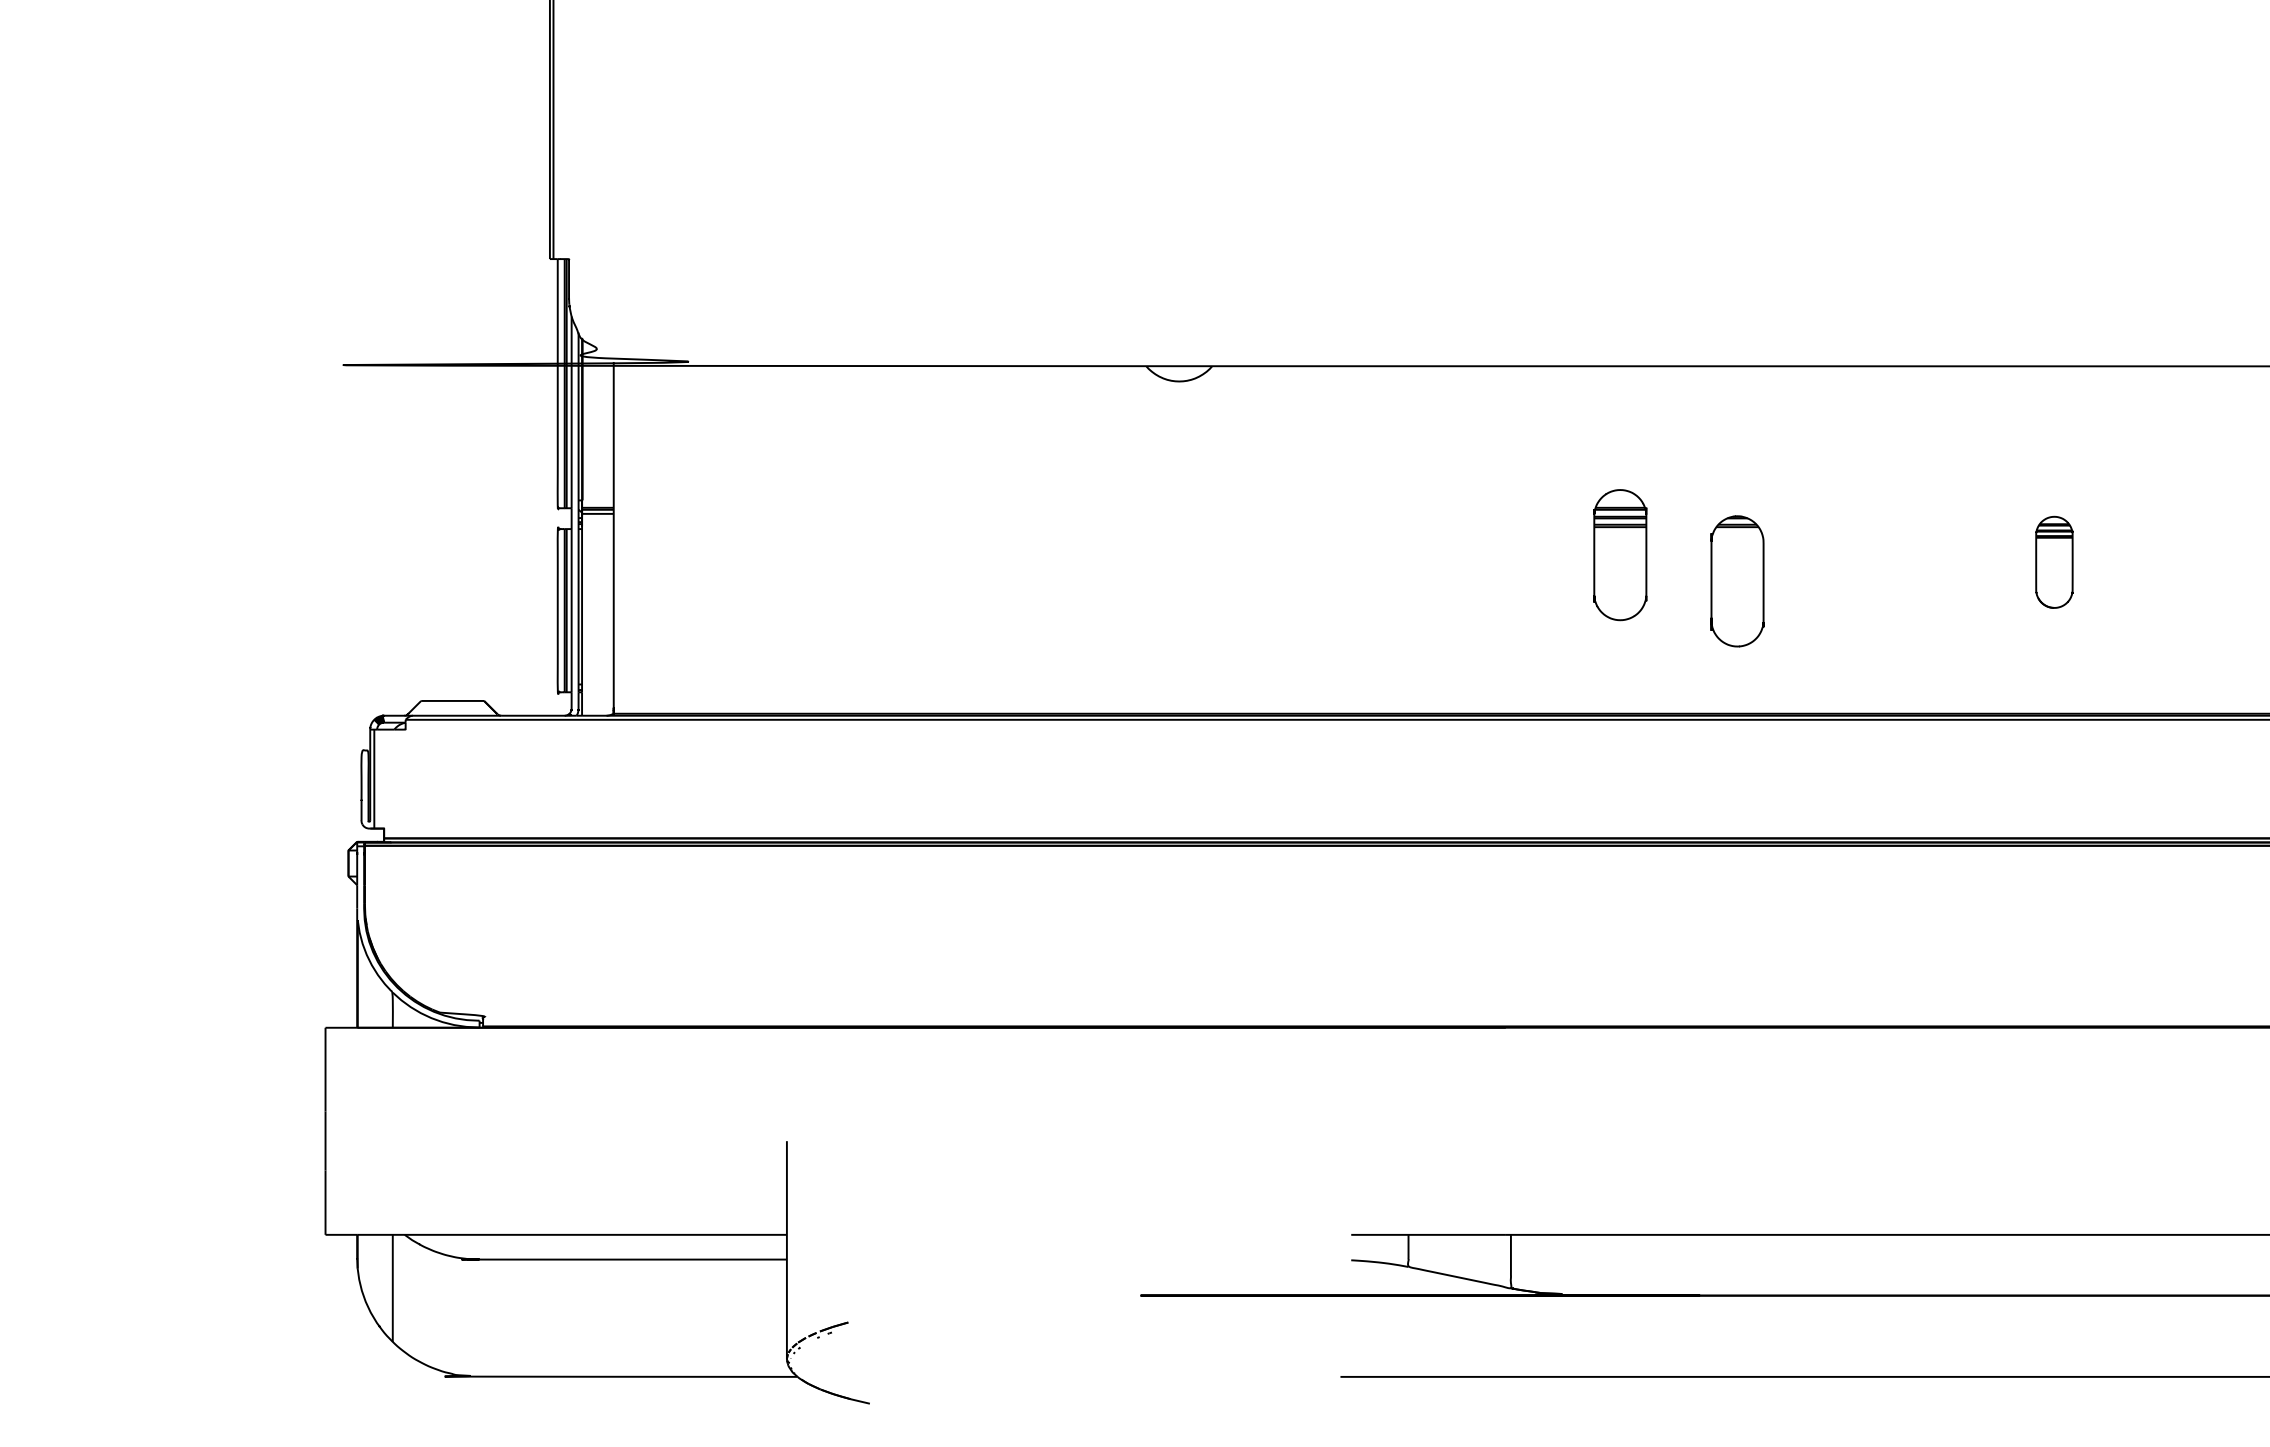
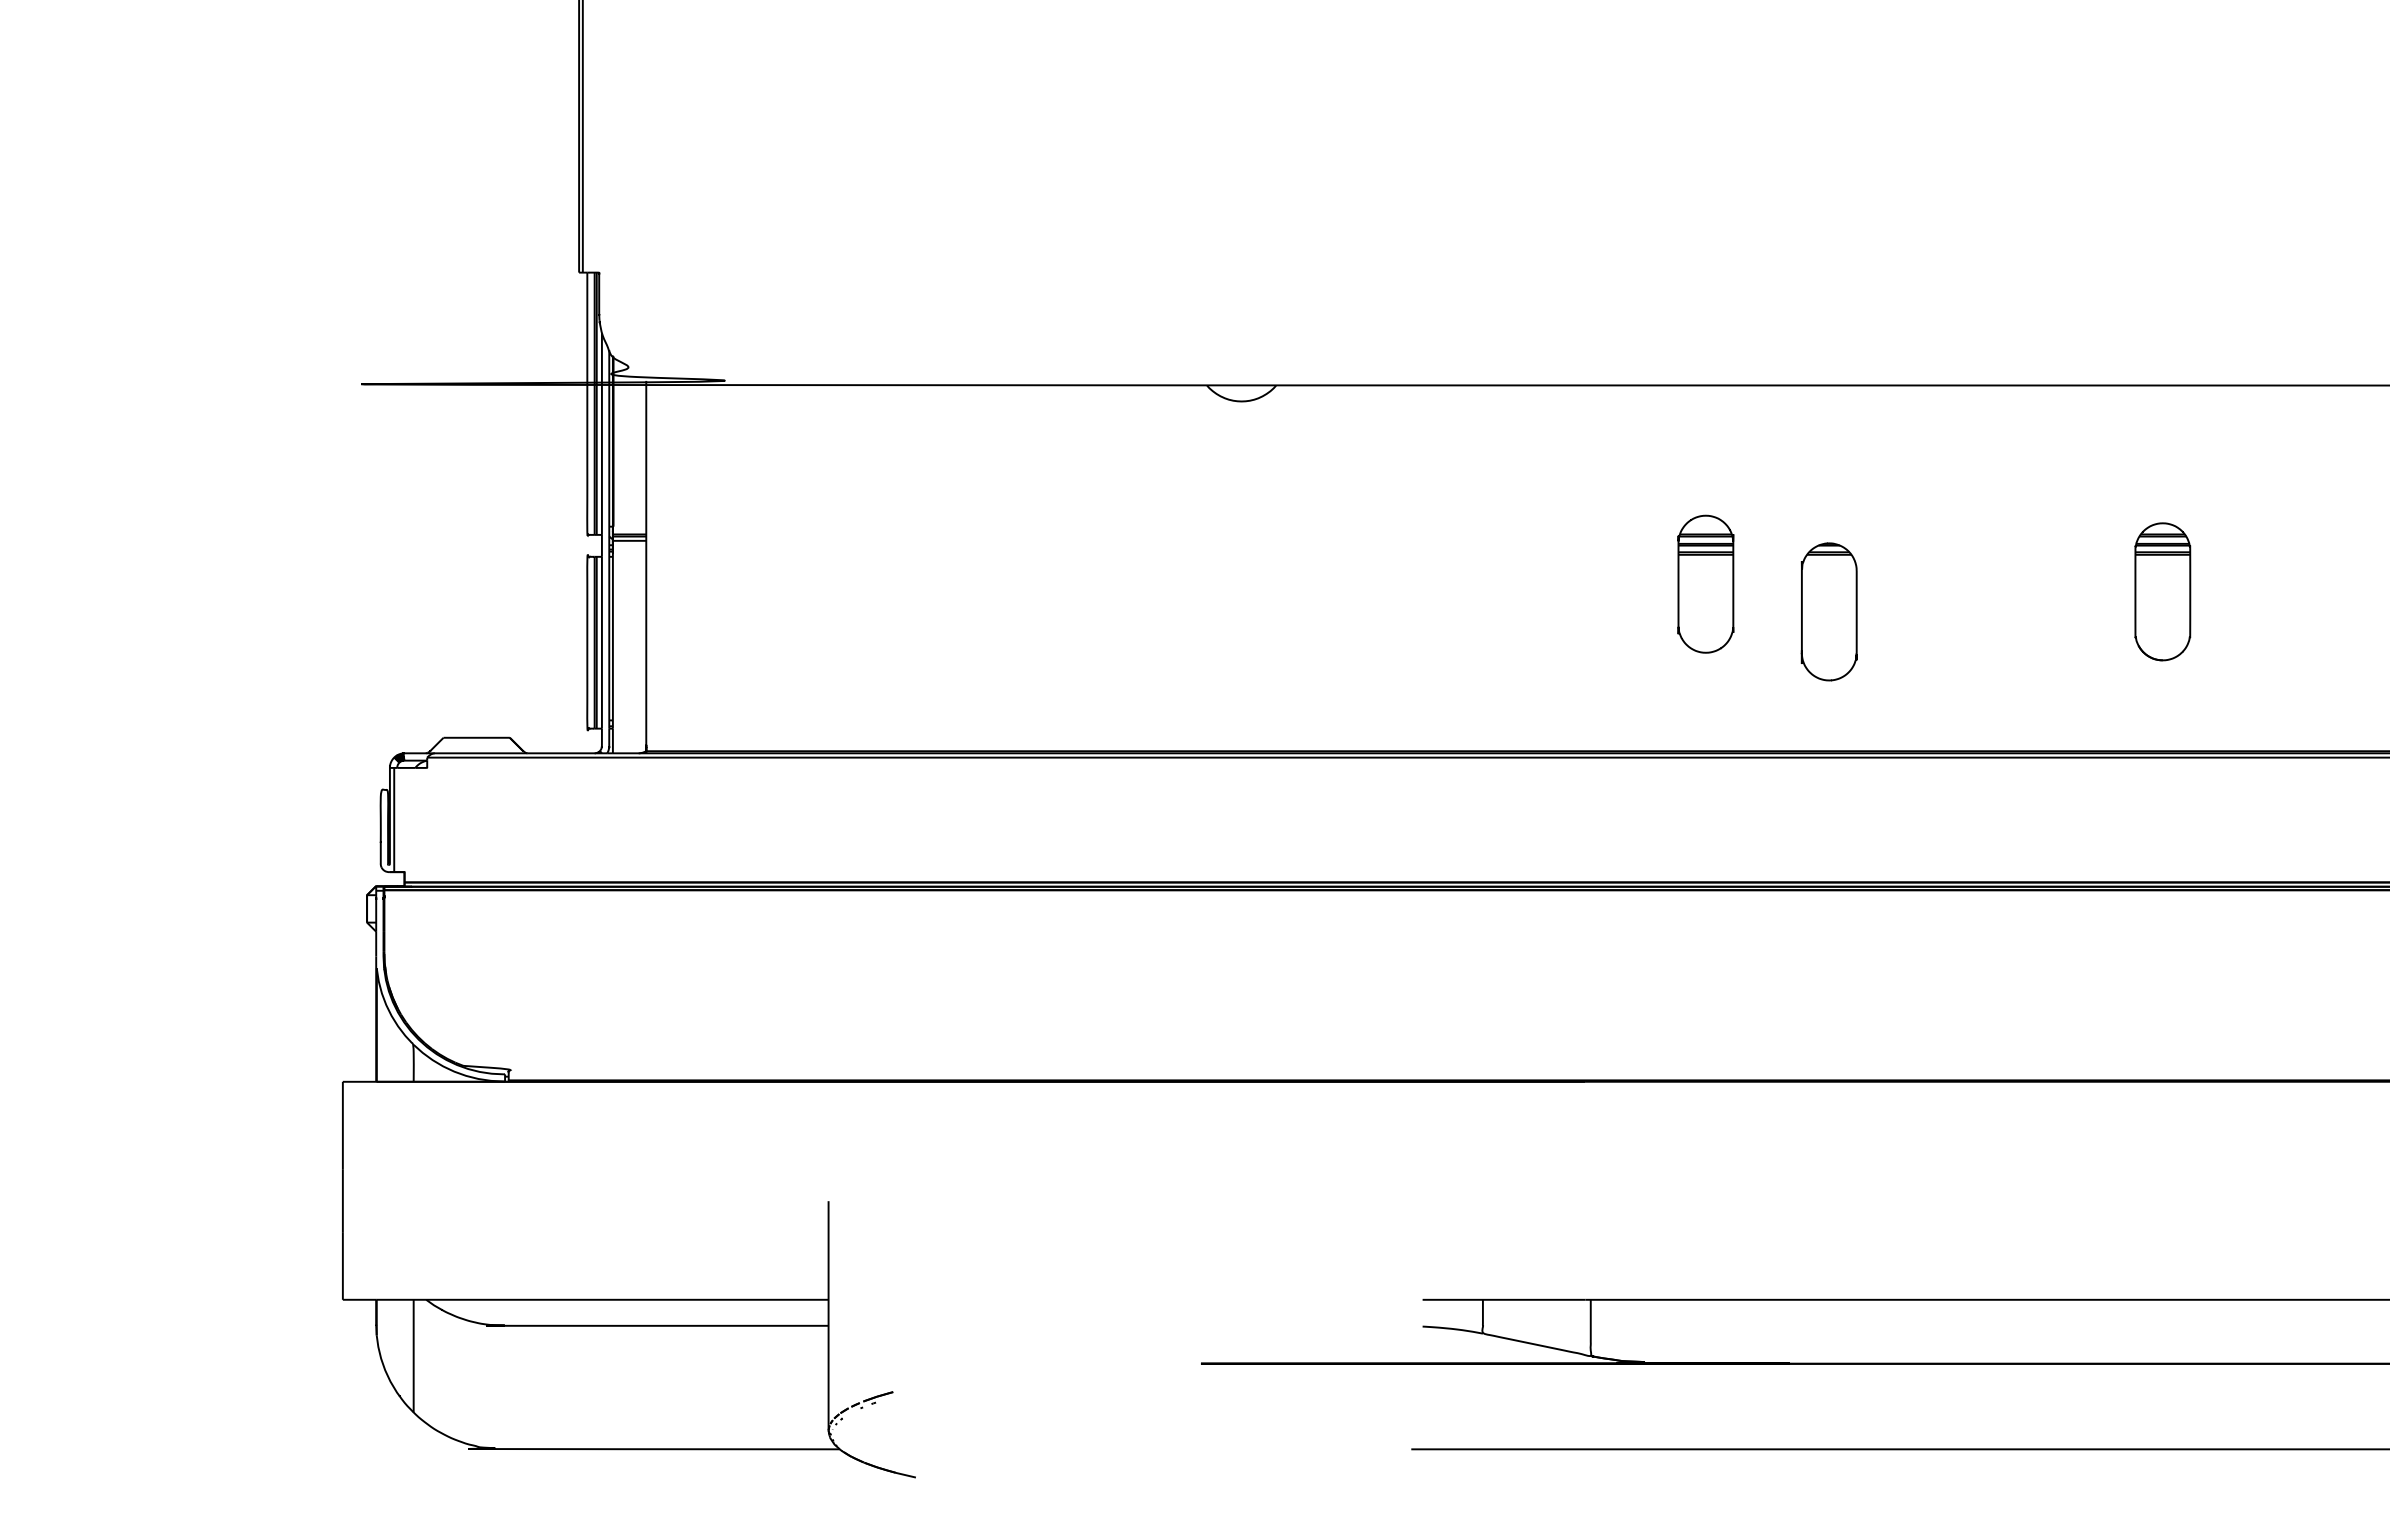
part: (2054, 562) -> (2162, 592), size x1.43

